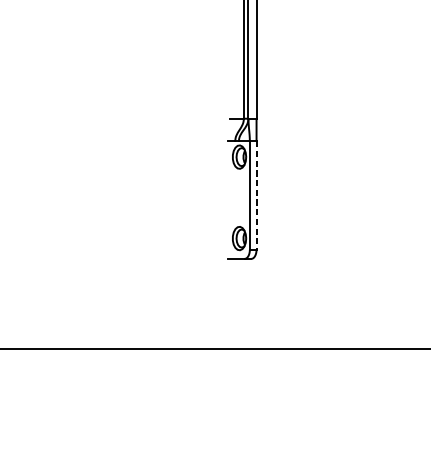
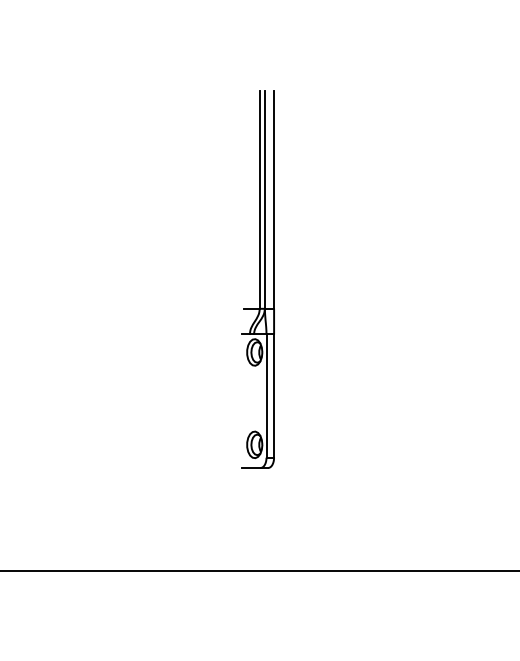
line: (256, 195) -> (274, 396), dashed -> solid

